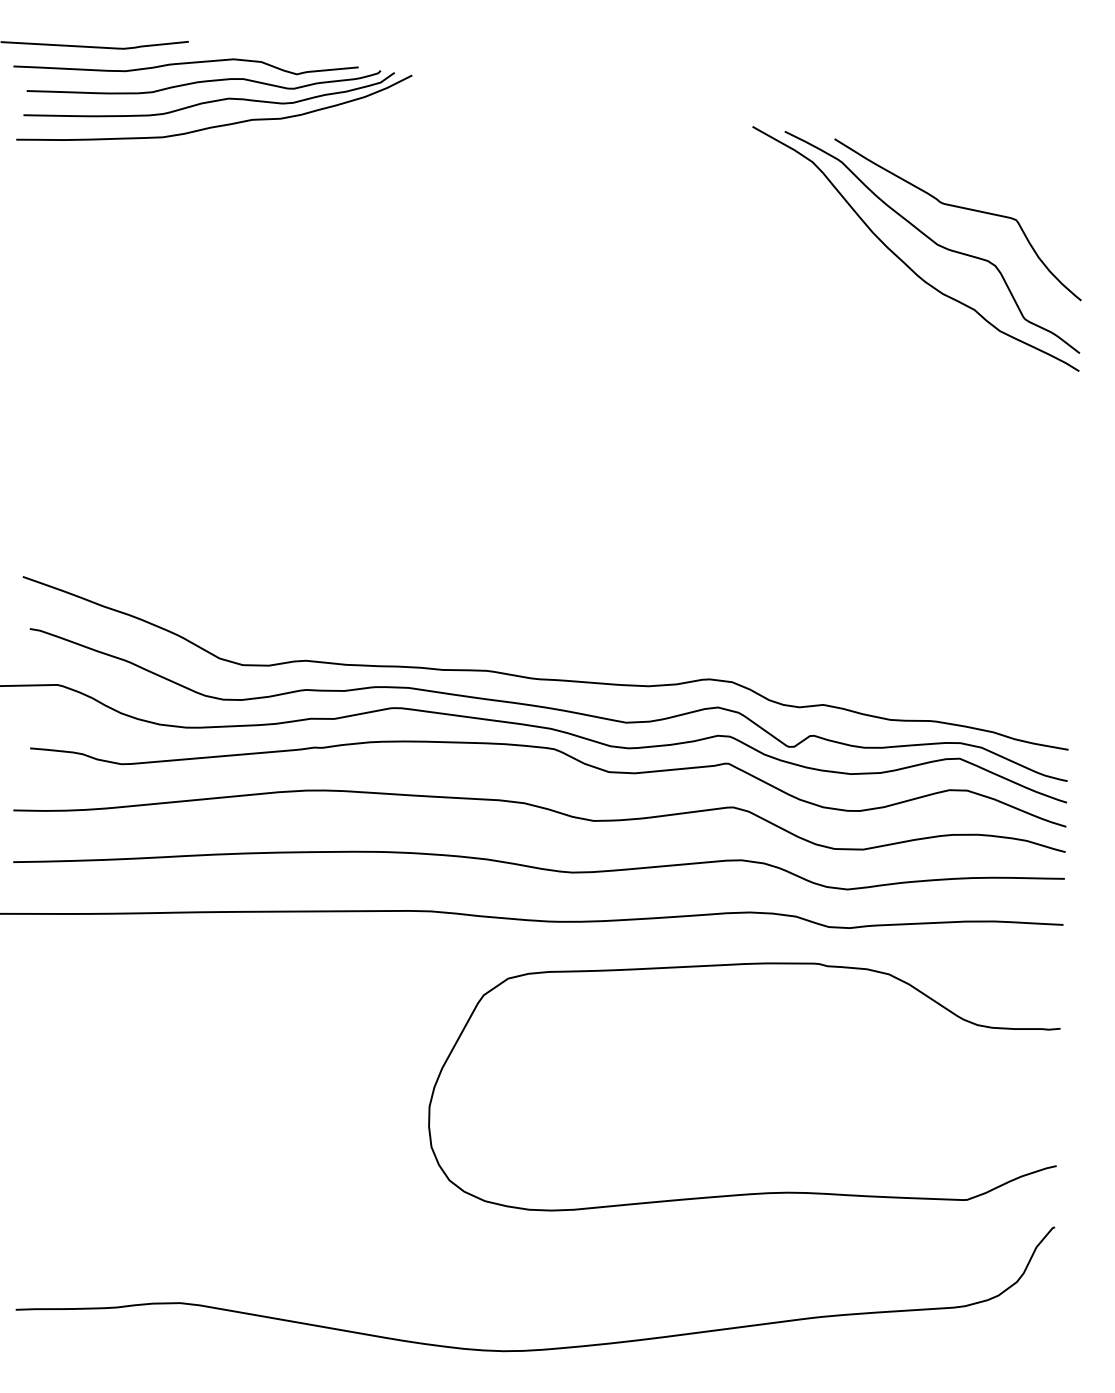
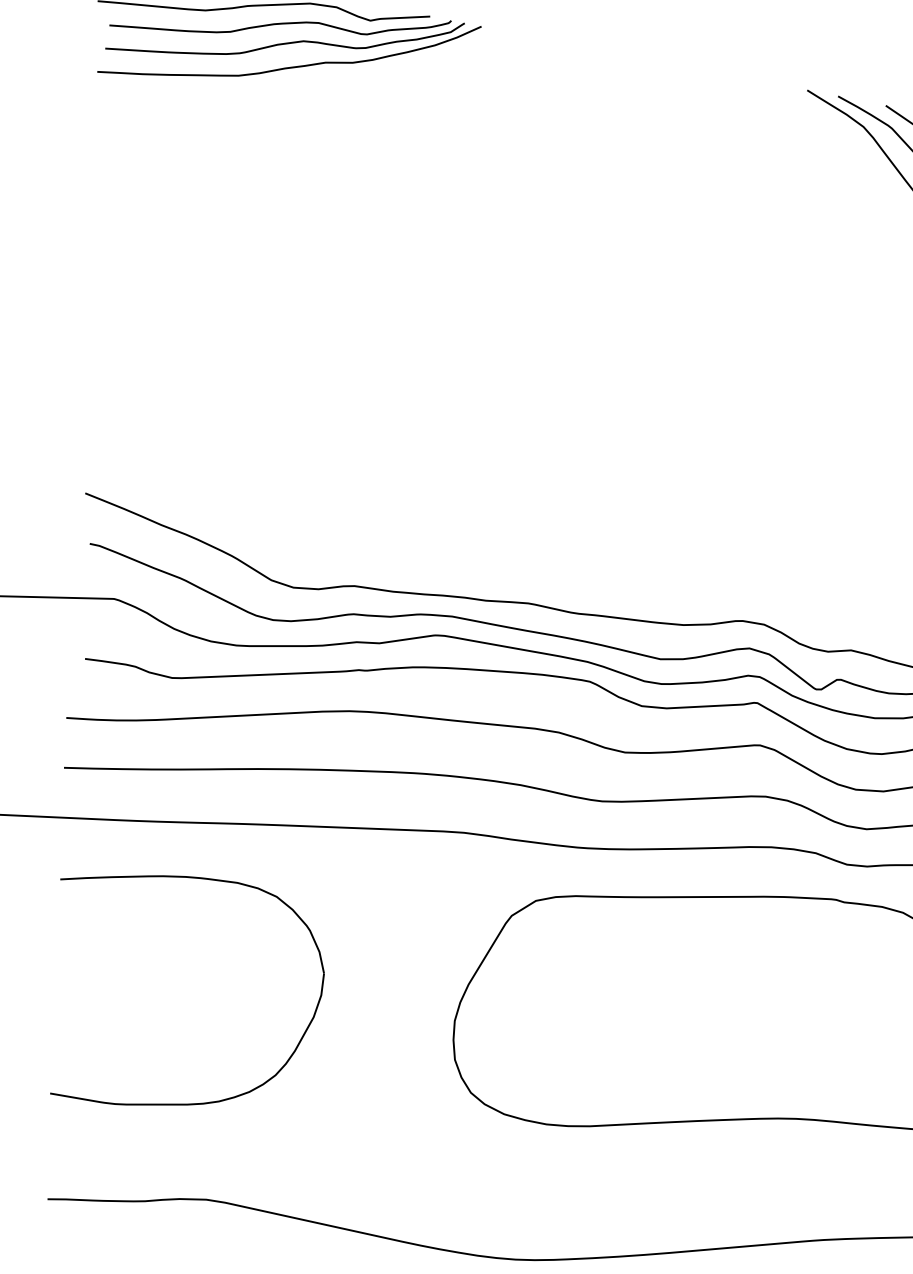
part: (162, 1203) -> (193, 1102), added

